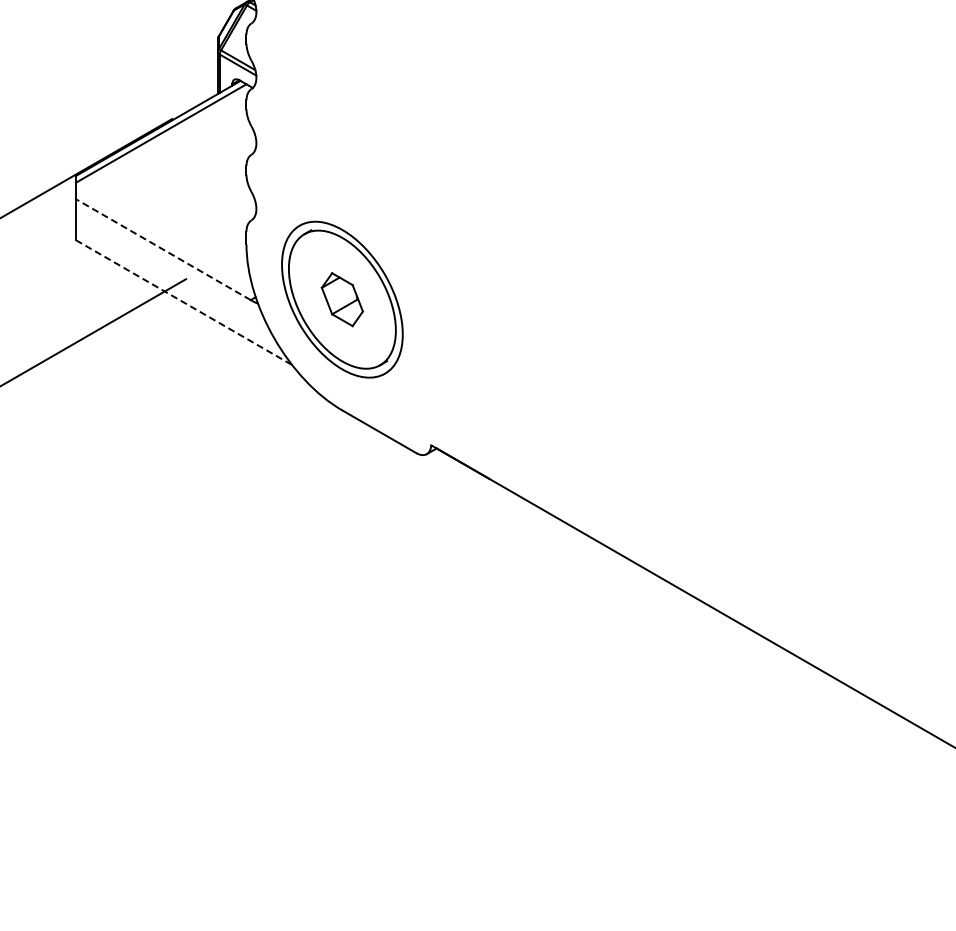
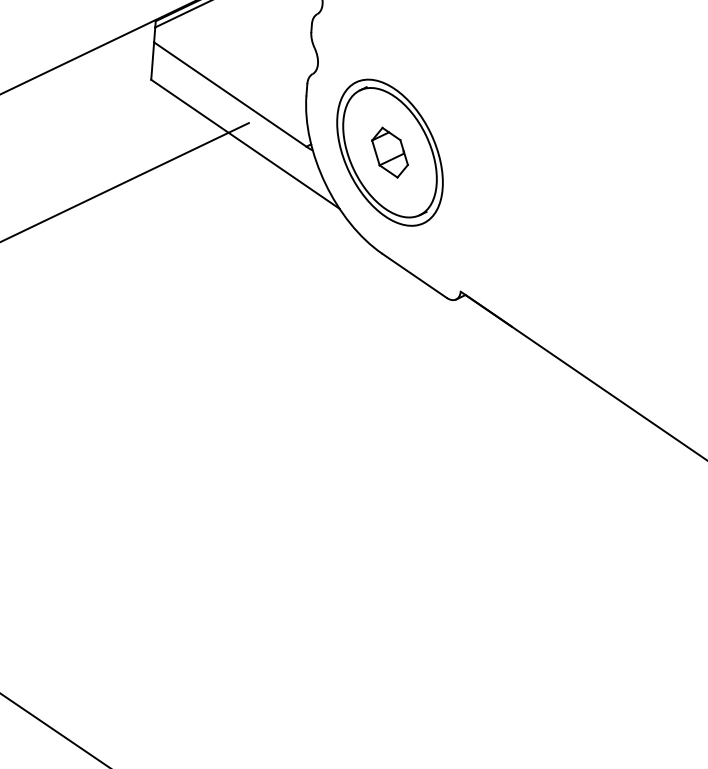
line: (163, 249) -> (230, 94), dashed -> solid
line: (184, 302) -> (245, 144), dashed -> solid

